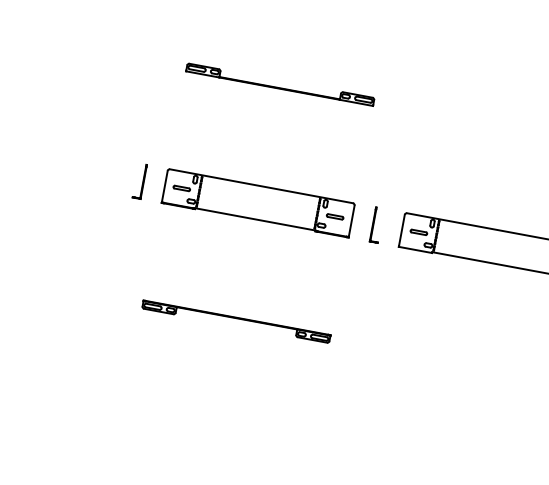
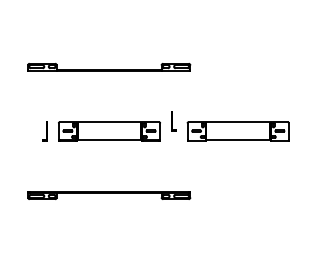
part: (280, 83) -> (109, 66), size x1.6
part: (376, 225) -> (173, 121), moved
part: (236, 321) -> (109, 195), size x1.6

